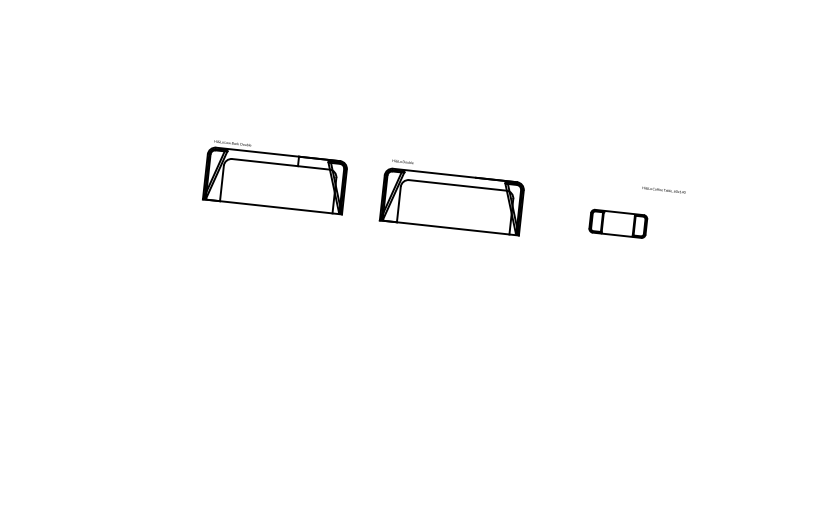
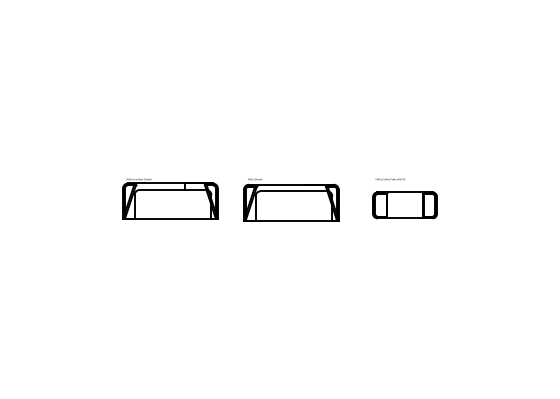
text: (664, 190) -> (390, 179), moved
part: (617, 223) -> (404, 205), size x1.67

